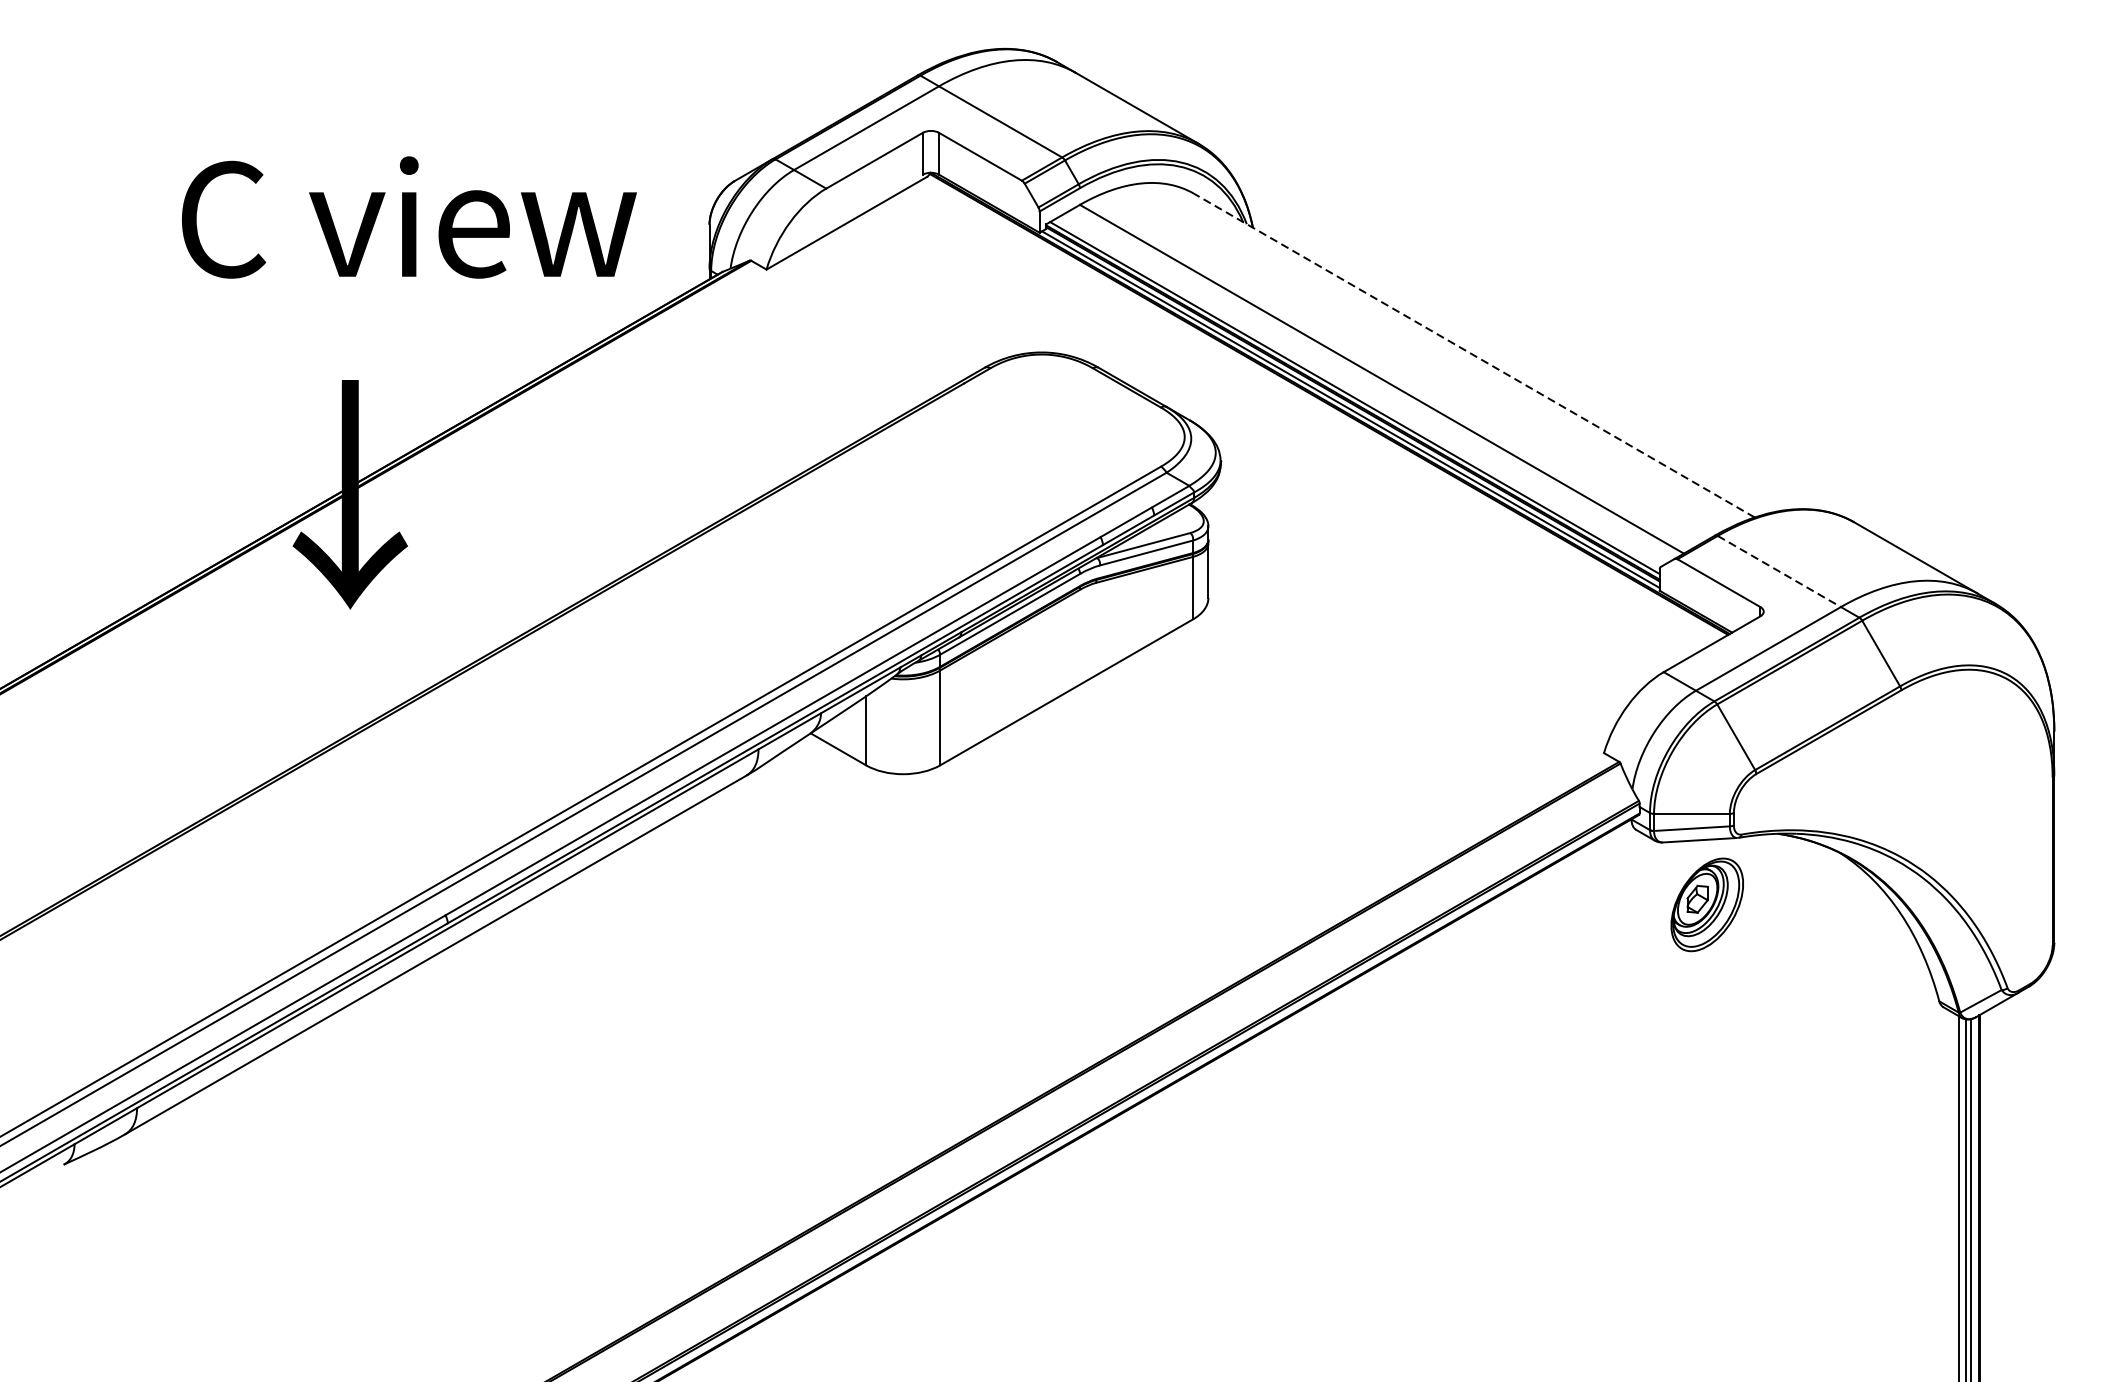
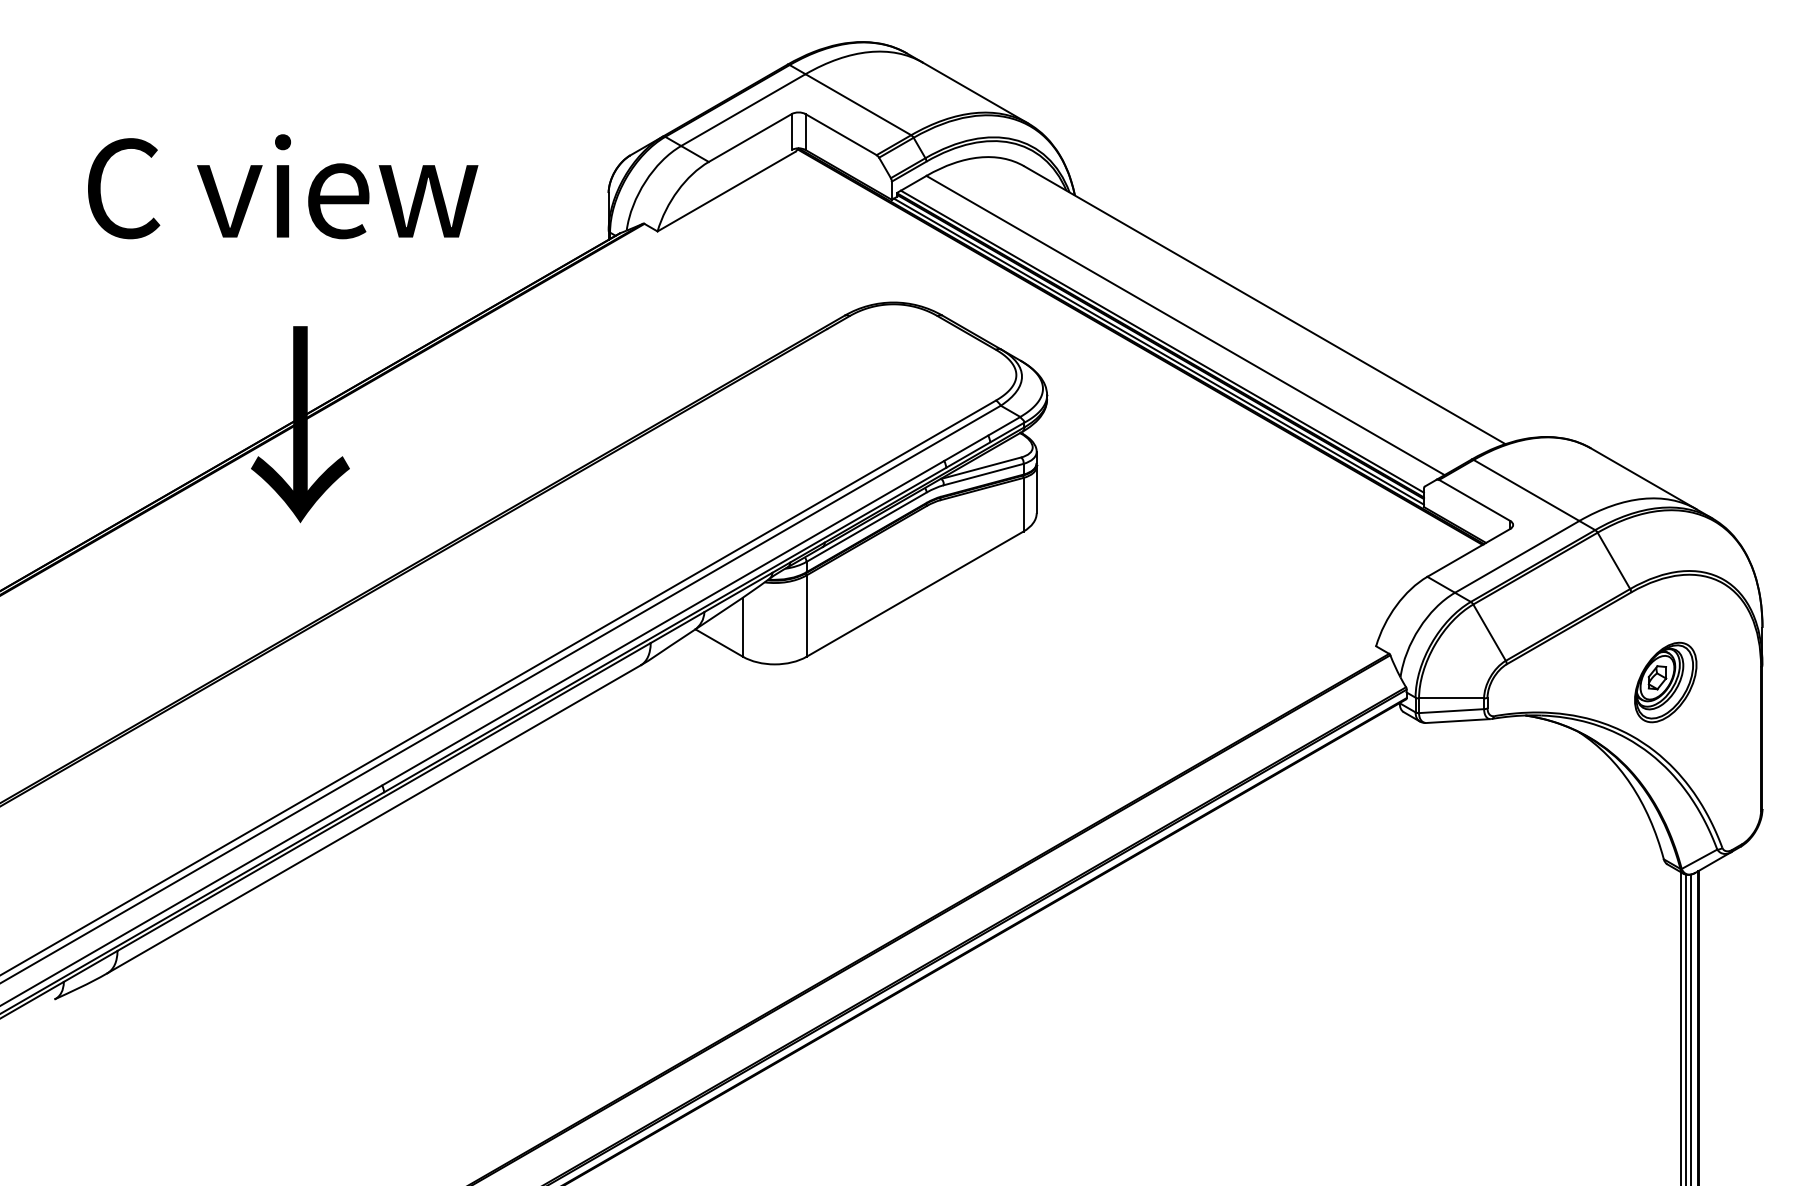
text: (409, 217) -> (283, 186), moved
line: (1473, 355) -> (1264, 305), dashed -> solid
line: (1779, 571) -> (1526, 490), dashed -> solid
part: (1707, 904) -> (1665, 682), moved

